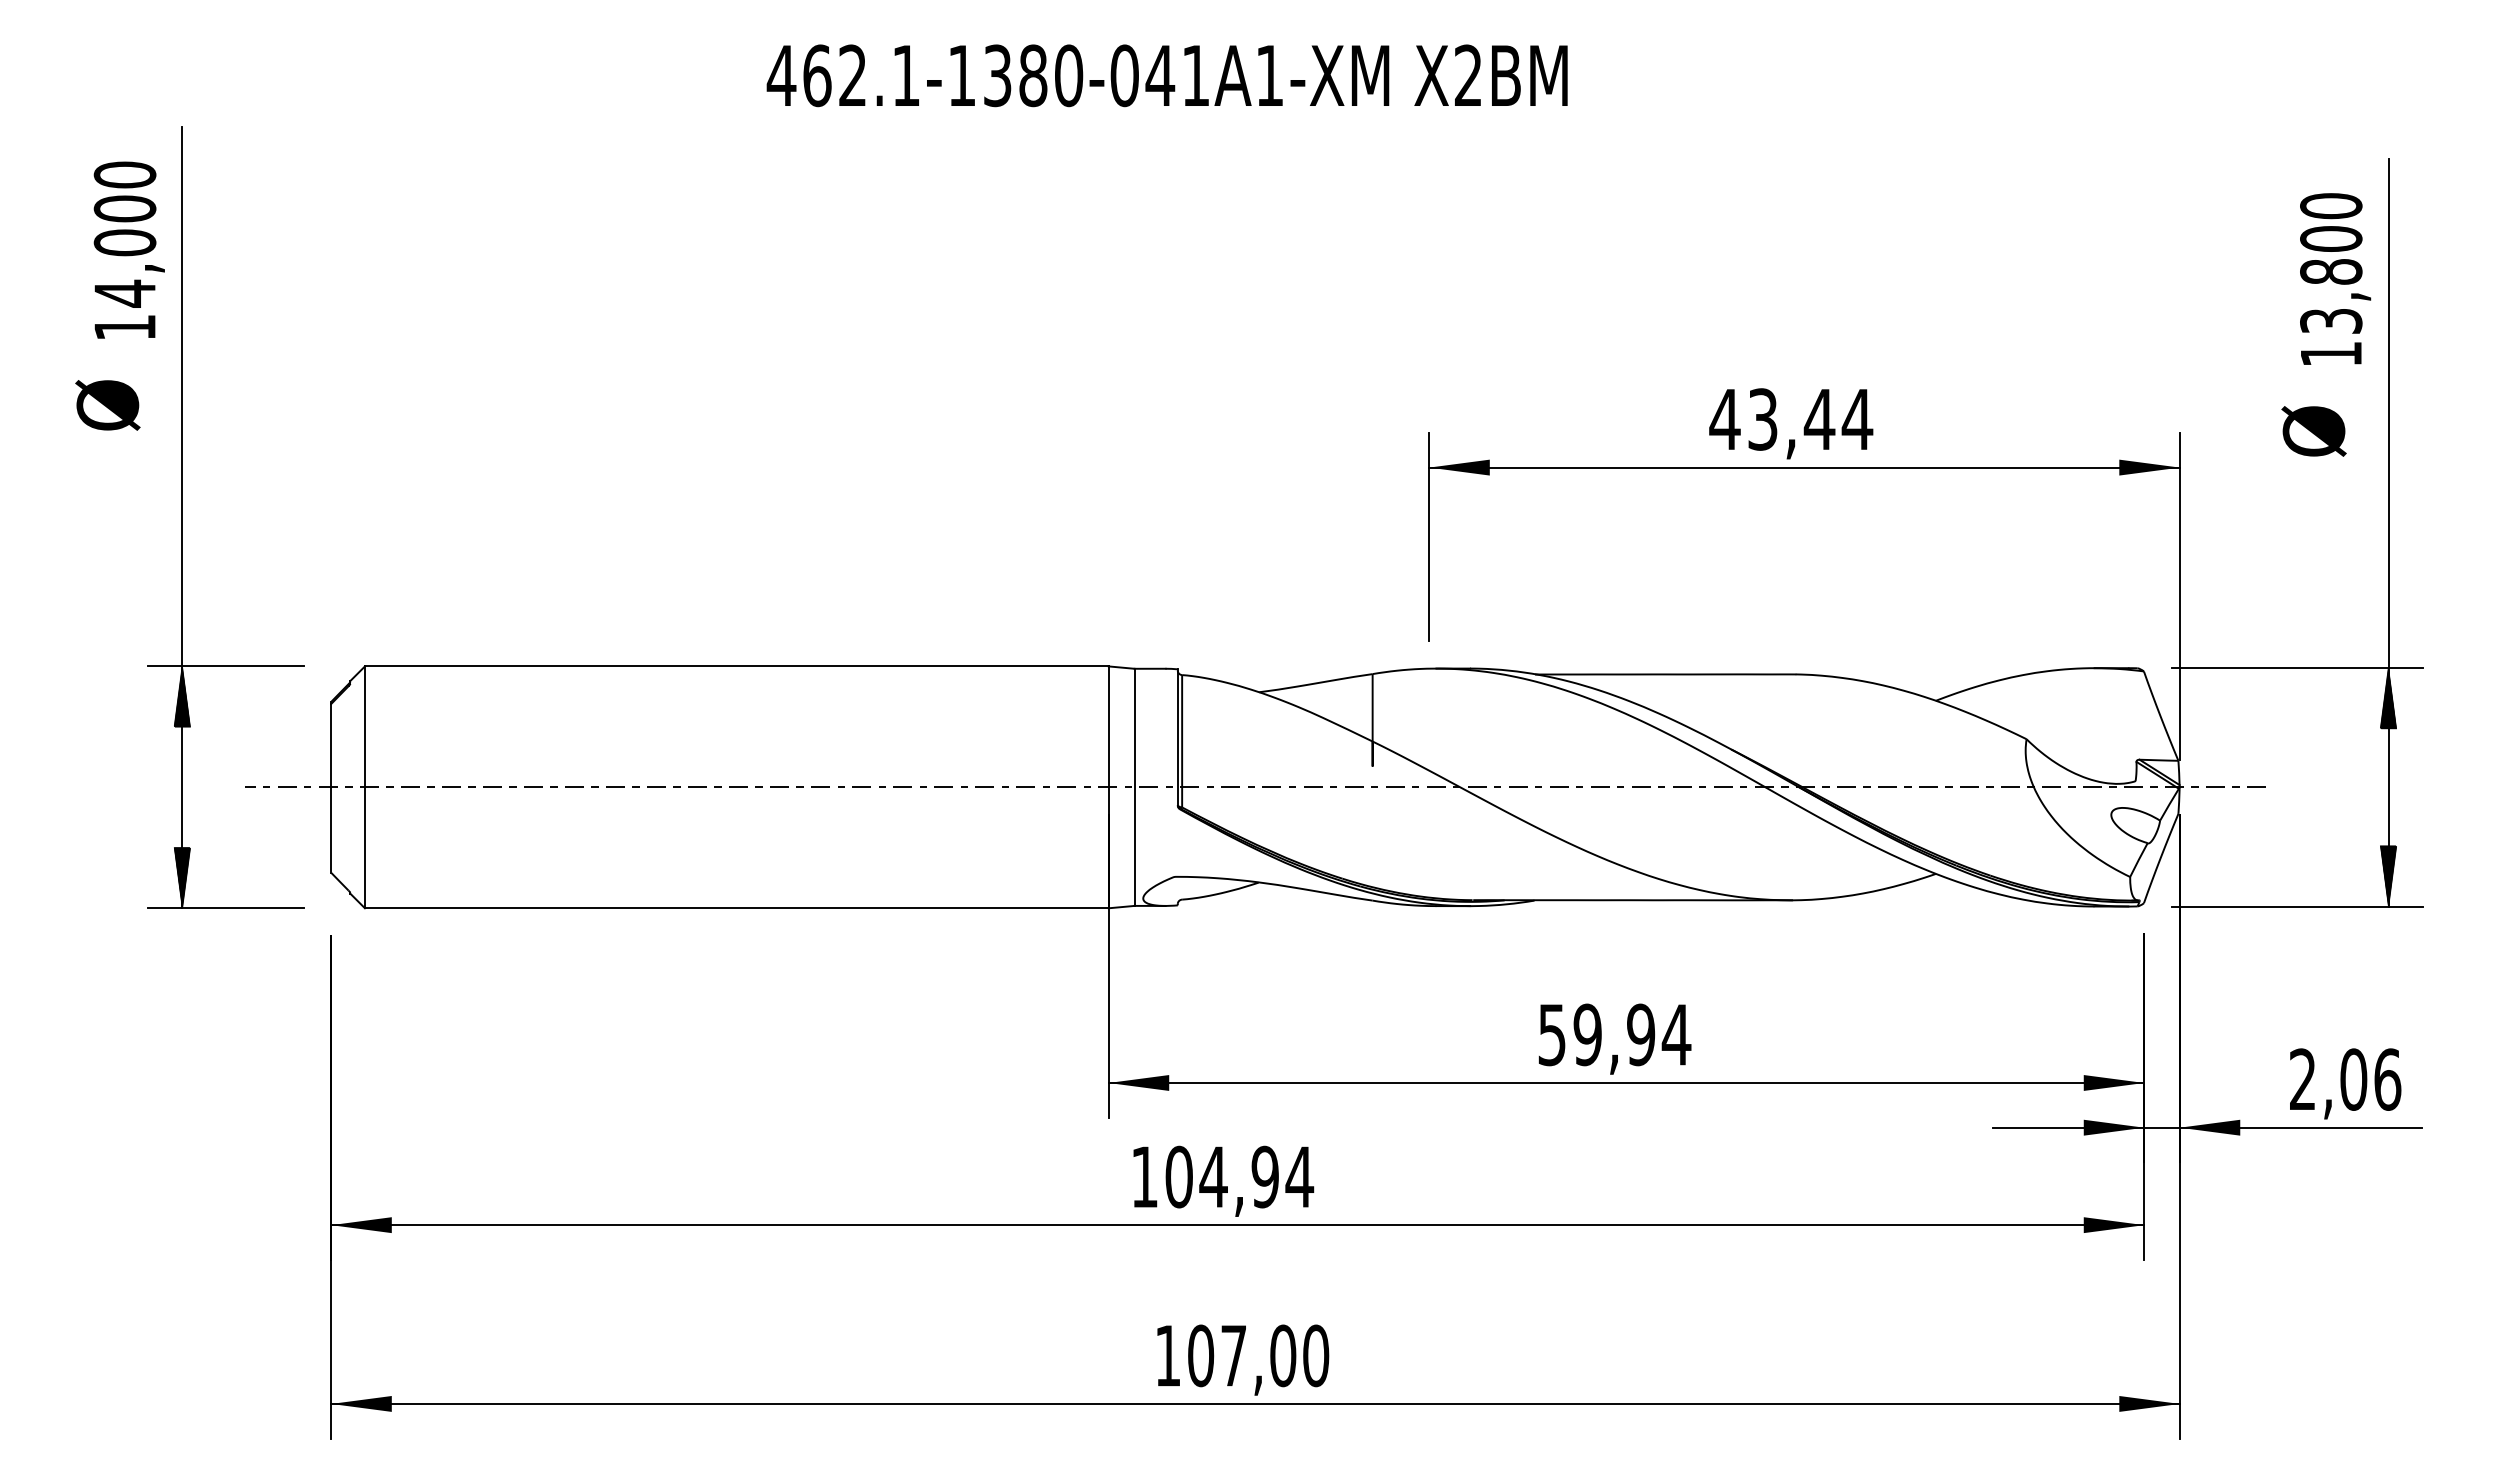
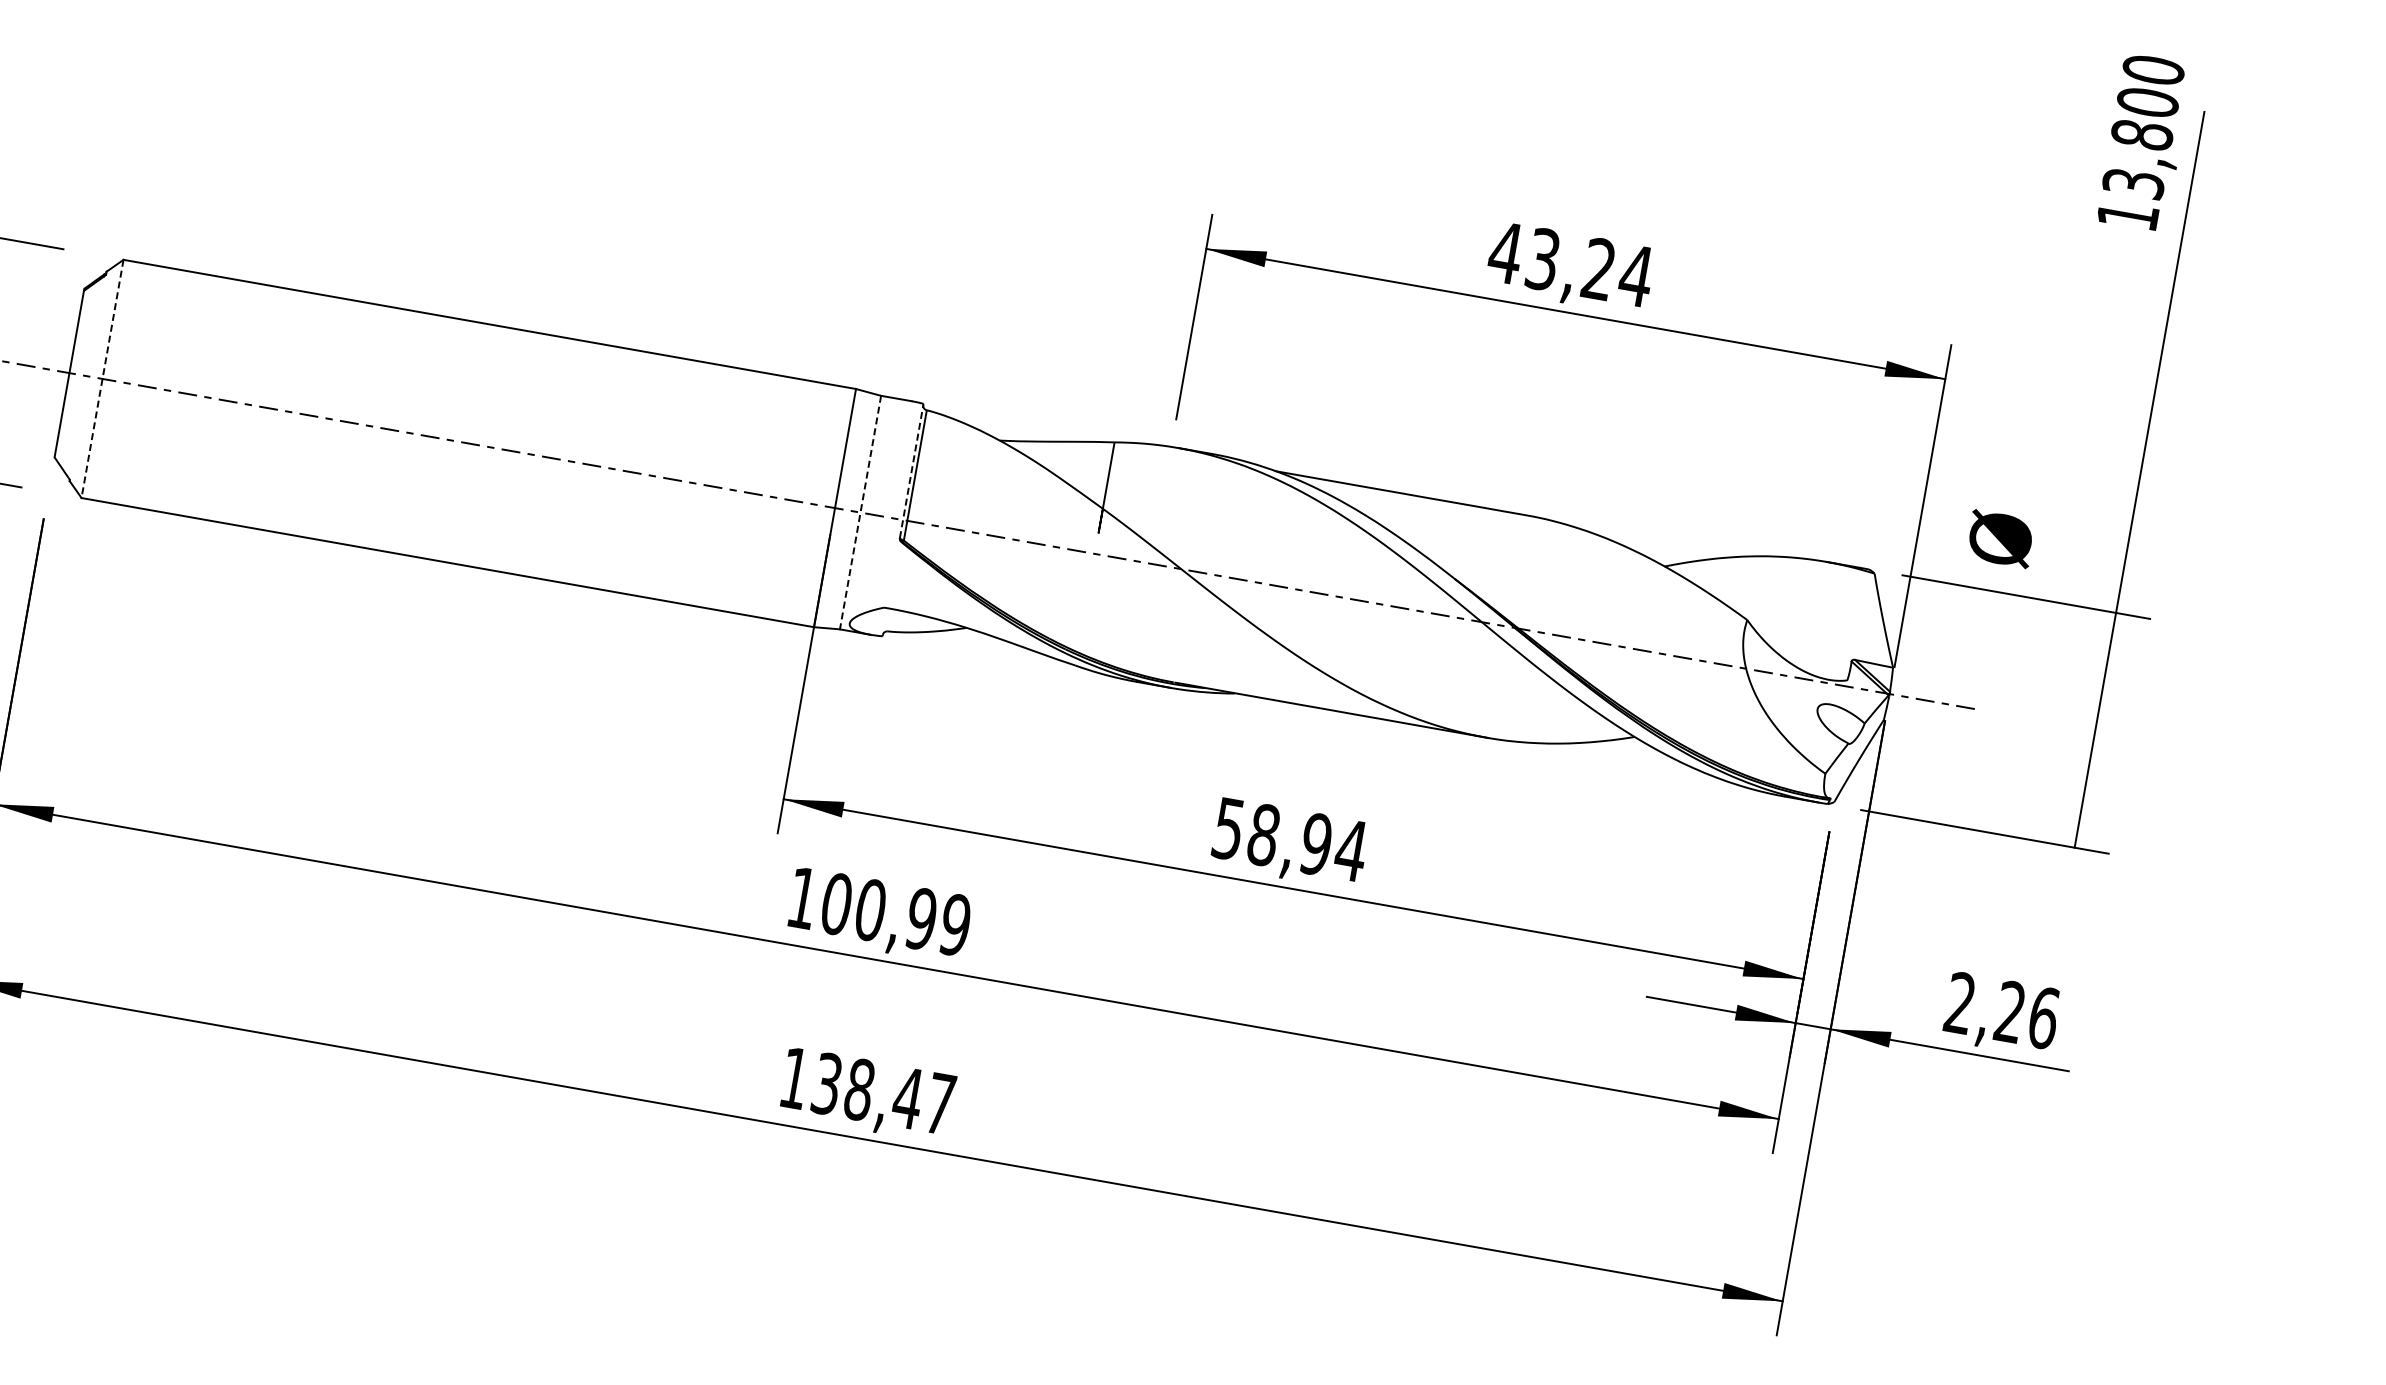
text: (2335, 278) -> (2145, 142), moved
text: (1819, 418) -> (1599, 268), 43,44 -> 43,24
text: (2313, 431) -> (2000, 539), moved
hatch: (2388, 698) -> (2110, 642), removed
line: (1177, 736) -> (911, 469), solid -> dashed
line: (364, 787) -> (102, 379), solid -> dashed
line: (1134, 787) -> (860, 512), solid -> dashed
hatch: (2388, 876) -> (2079, 818), removed
text: (1587, 1034) -> (1263, 834), 59,94 -> 58,94
text: (2353, 1079) -> (2010, 1011), 2,06 -> 2,26
text: (1256, 1176) -> (912, 916), 104,94 -> 100,99
text: (1258, 1355) -> (883, 1093), 107,00 -> 138,47

